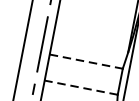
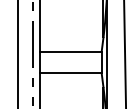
line: (85, 61) -> (70, 51), dashed -> solid
line: (80, 87) -> (70, 73), dashed -> solid

